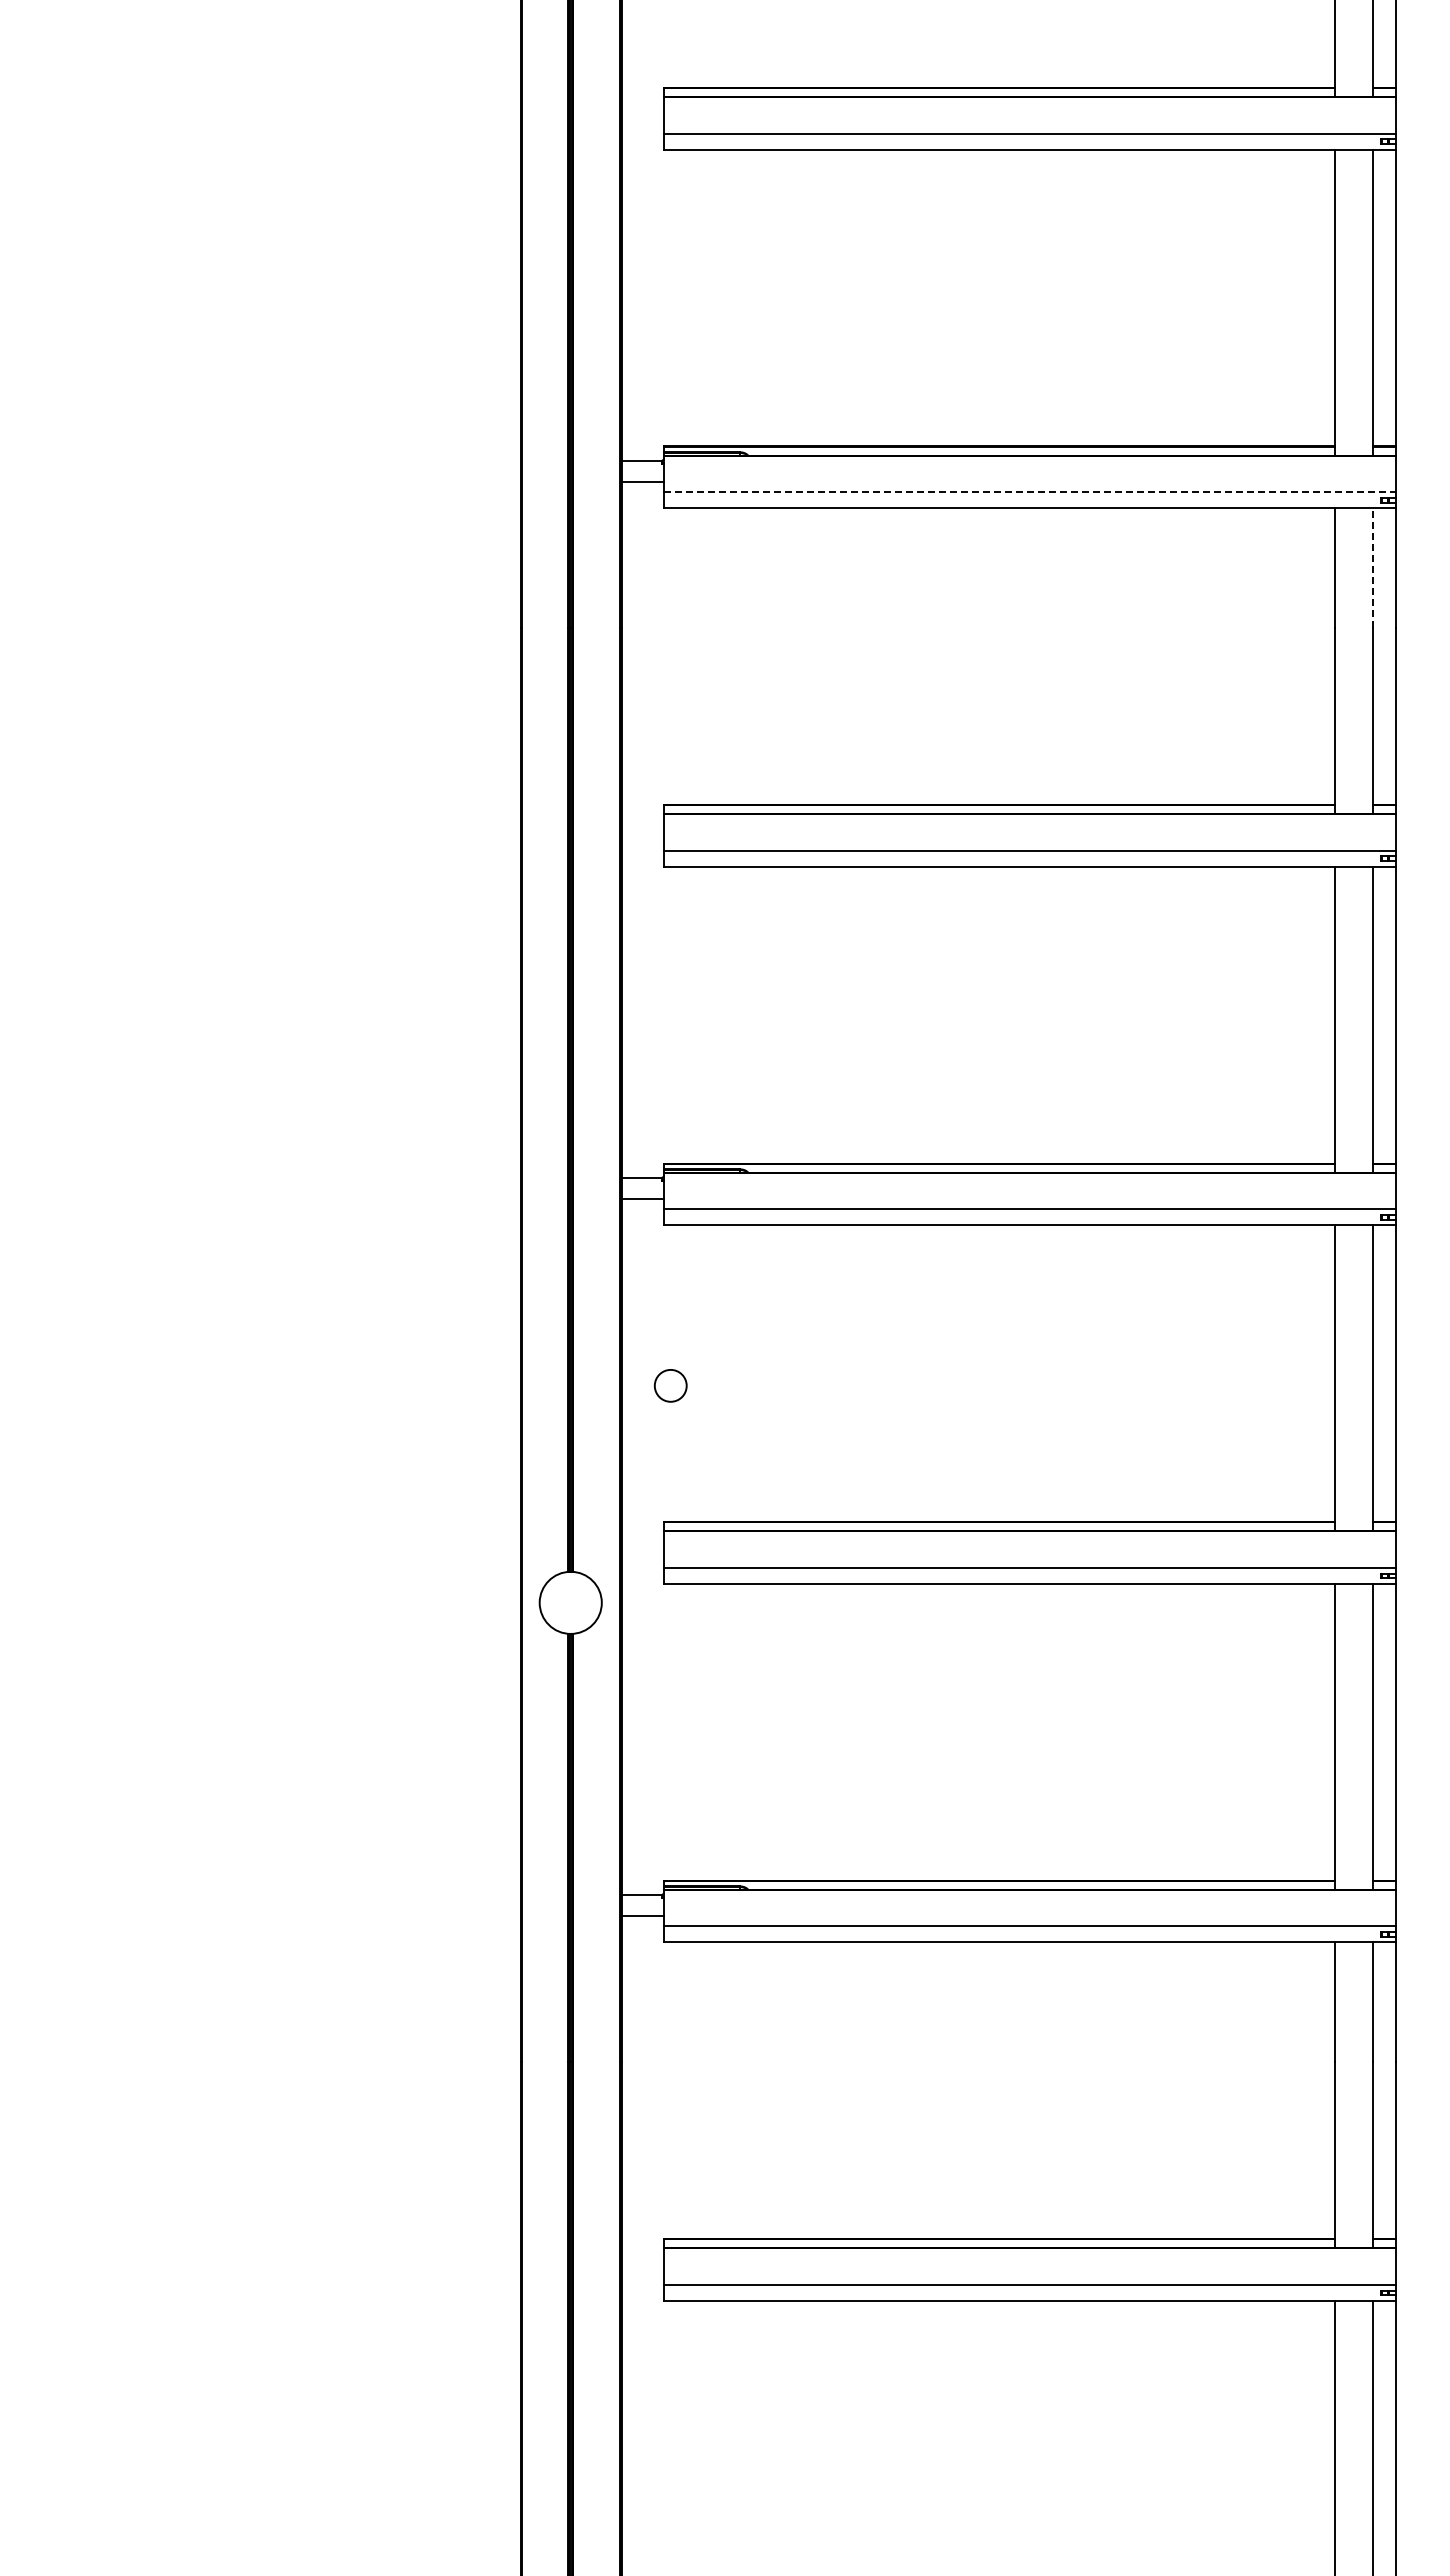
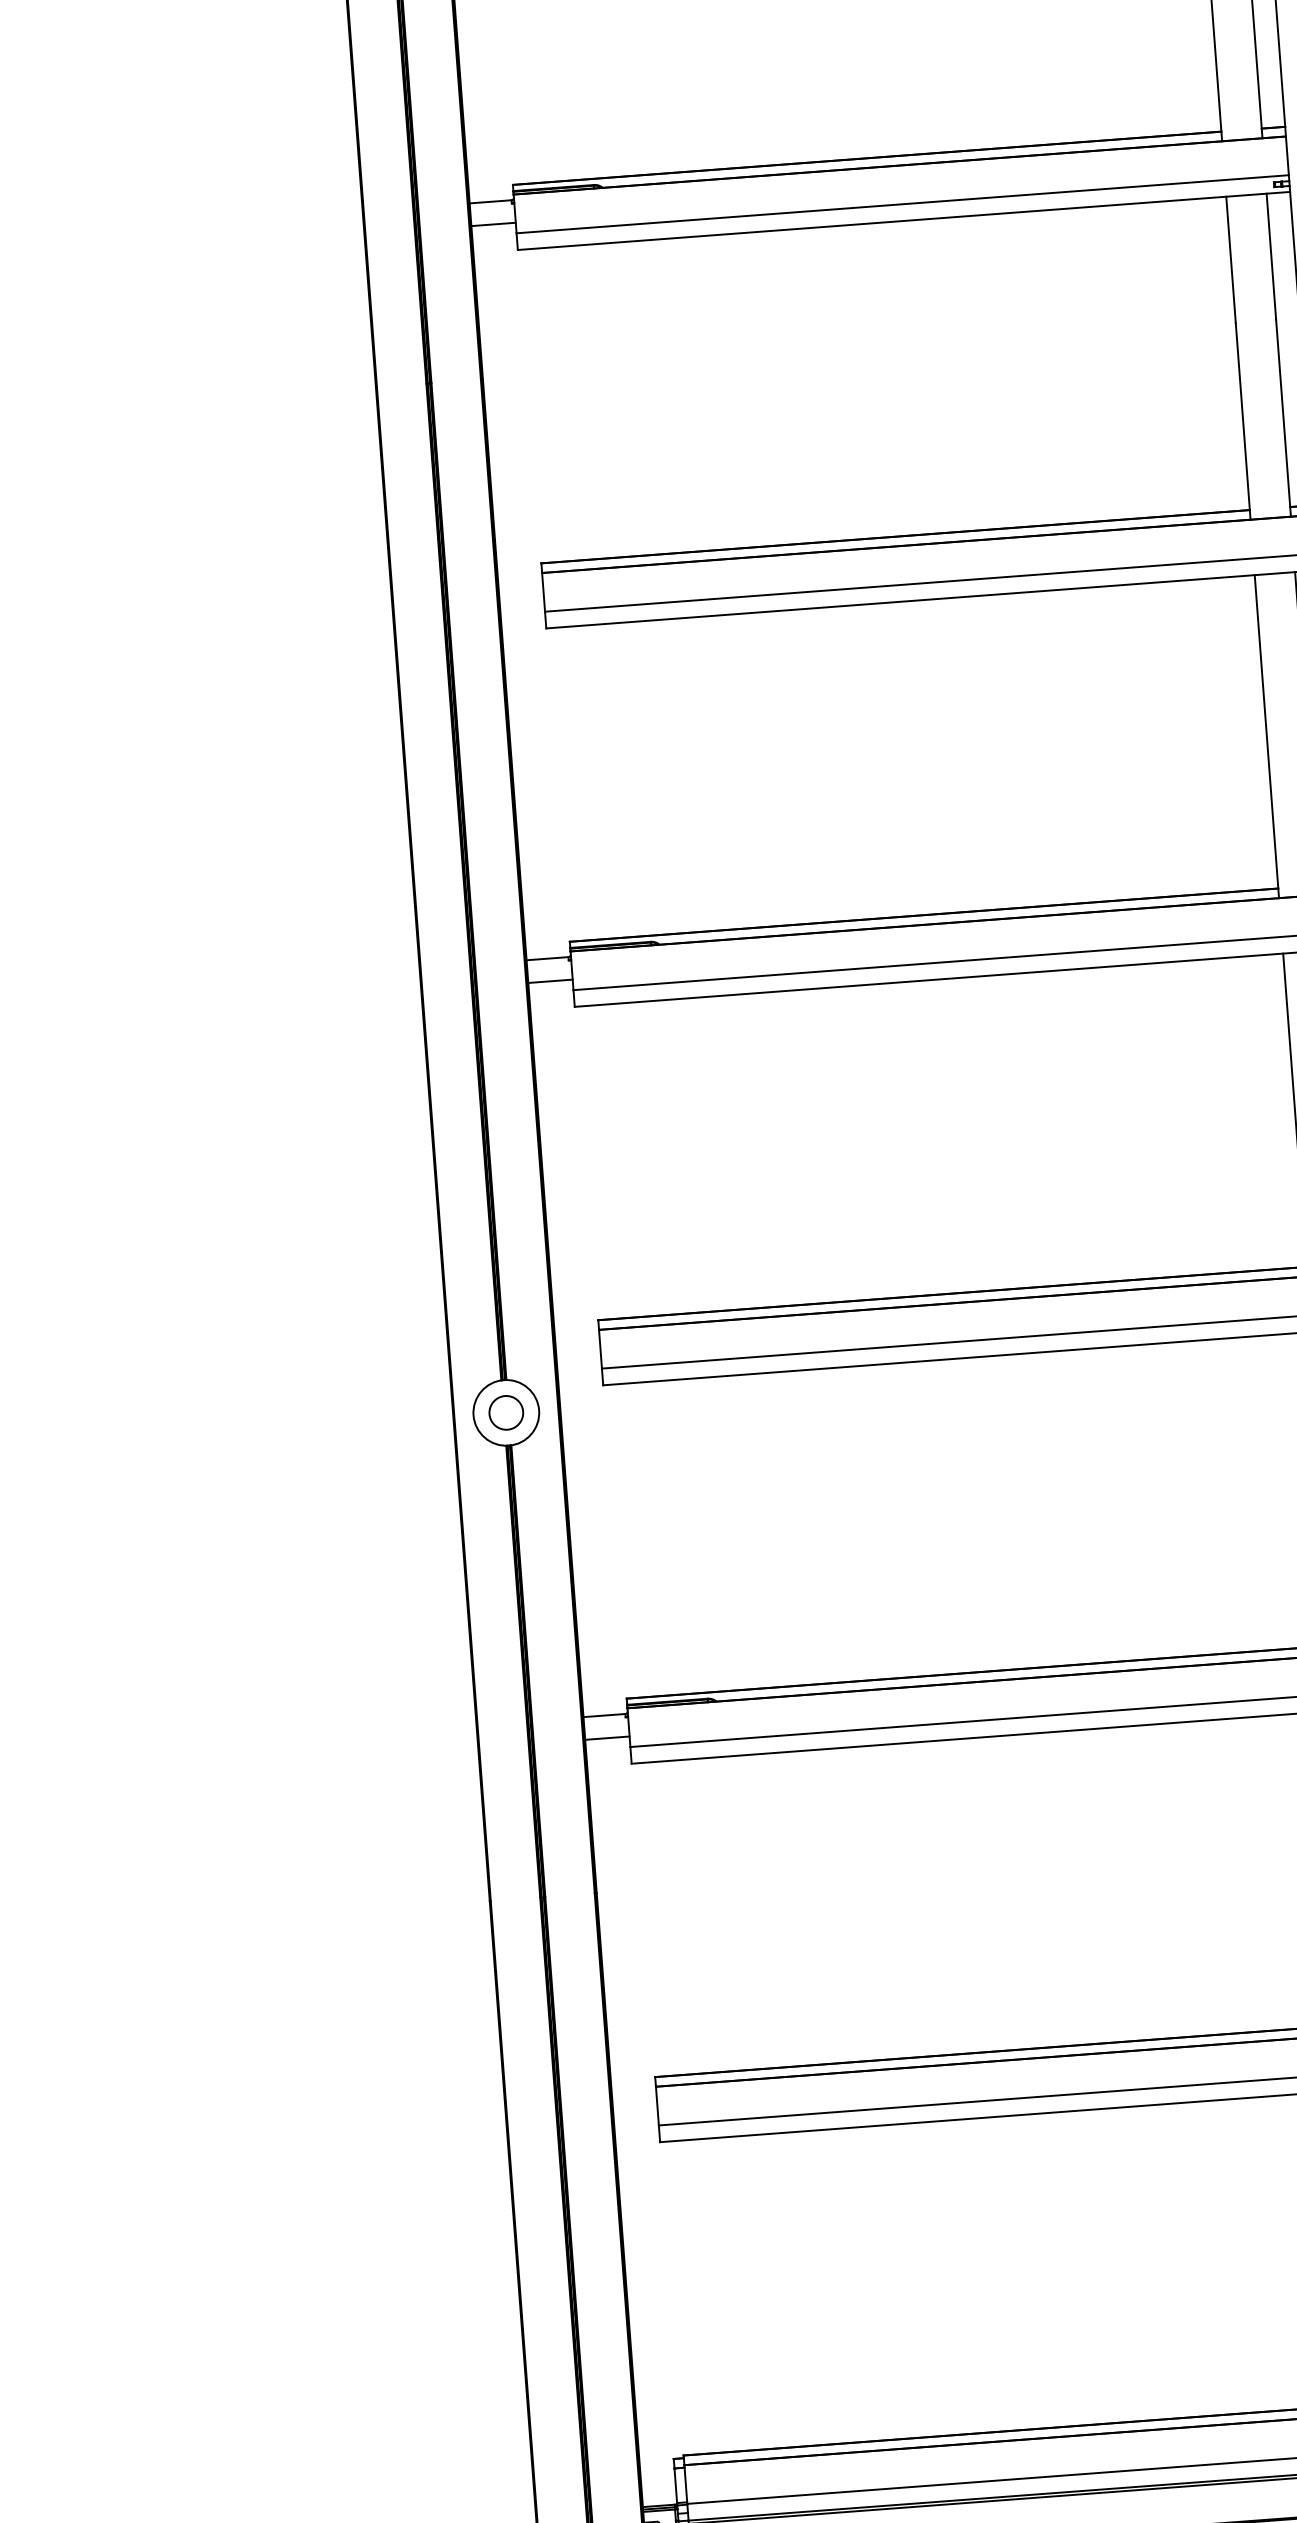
line: (1029, 492) -> (902, 204), dashed -> solid
line: (1373, 567) -> (1271, 256), dashed -> solid
circle: (670, 1385) -> (506, 1412), moved

